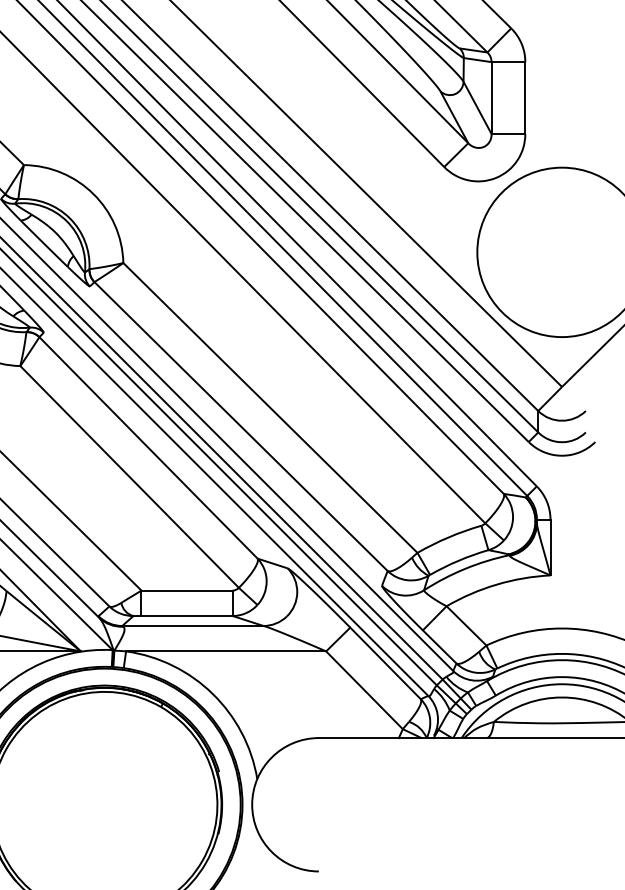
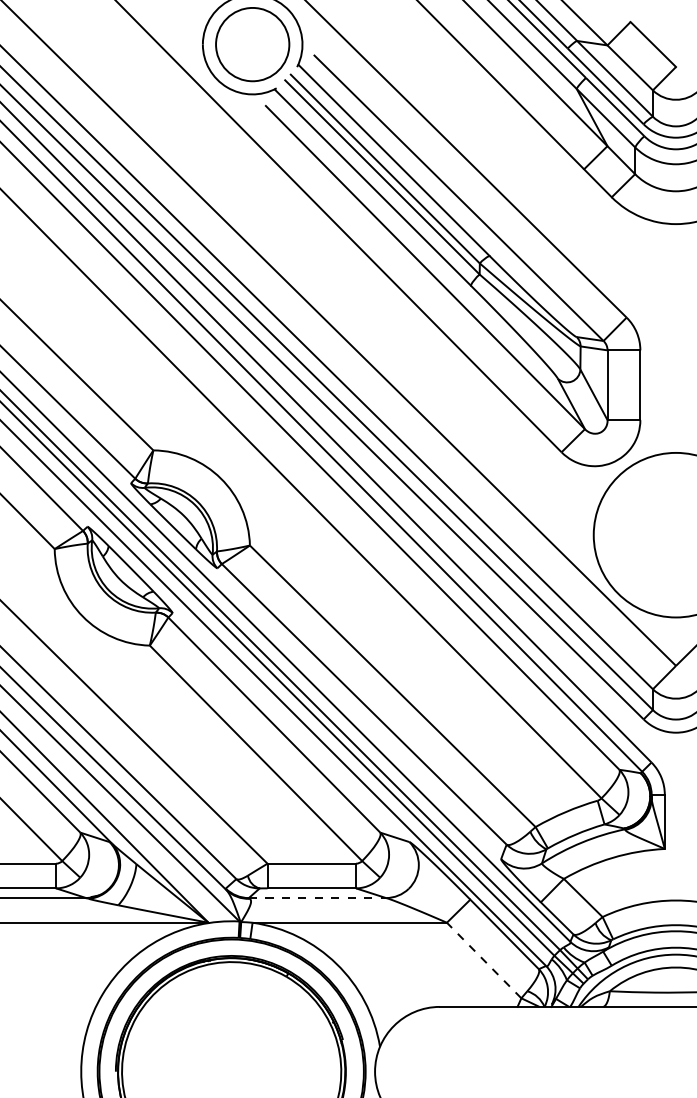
line: (192, 626) -> (317, 898), solid -> dashed
line: (363, 689) -> (483, 959), solid -> dashed

